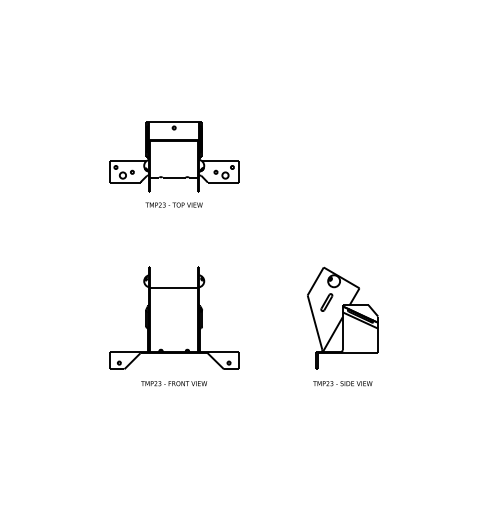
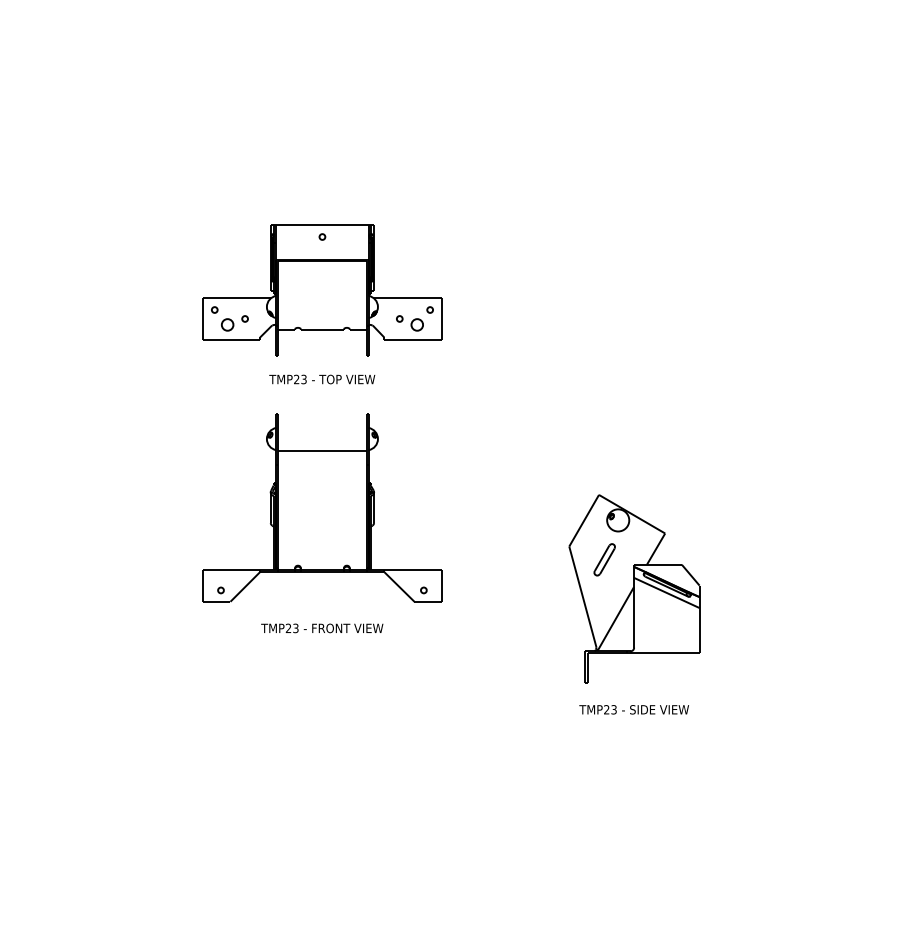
part: (174, 326) -> (322, 522), moved

